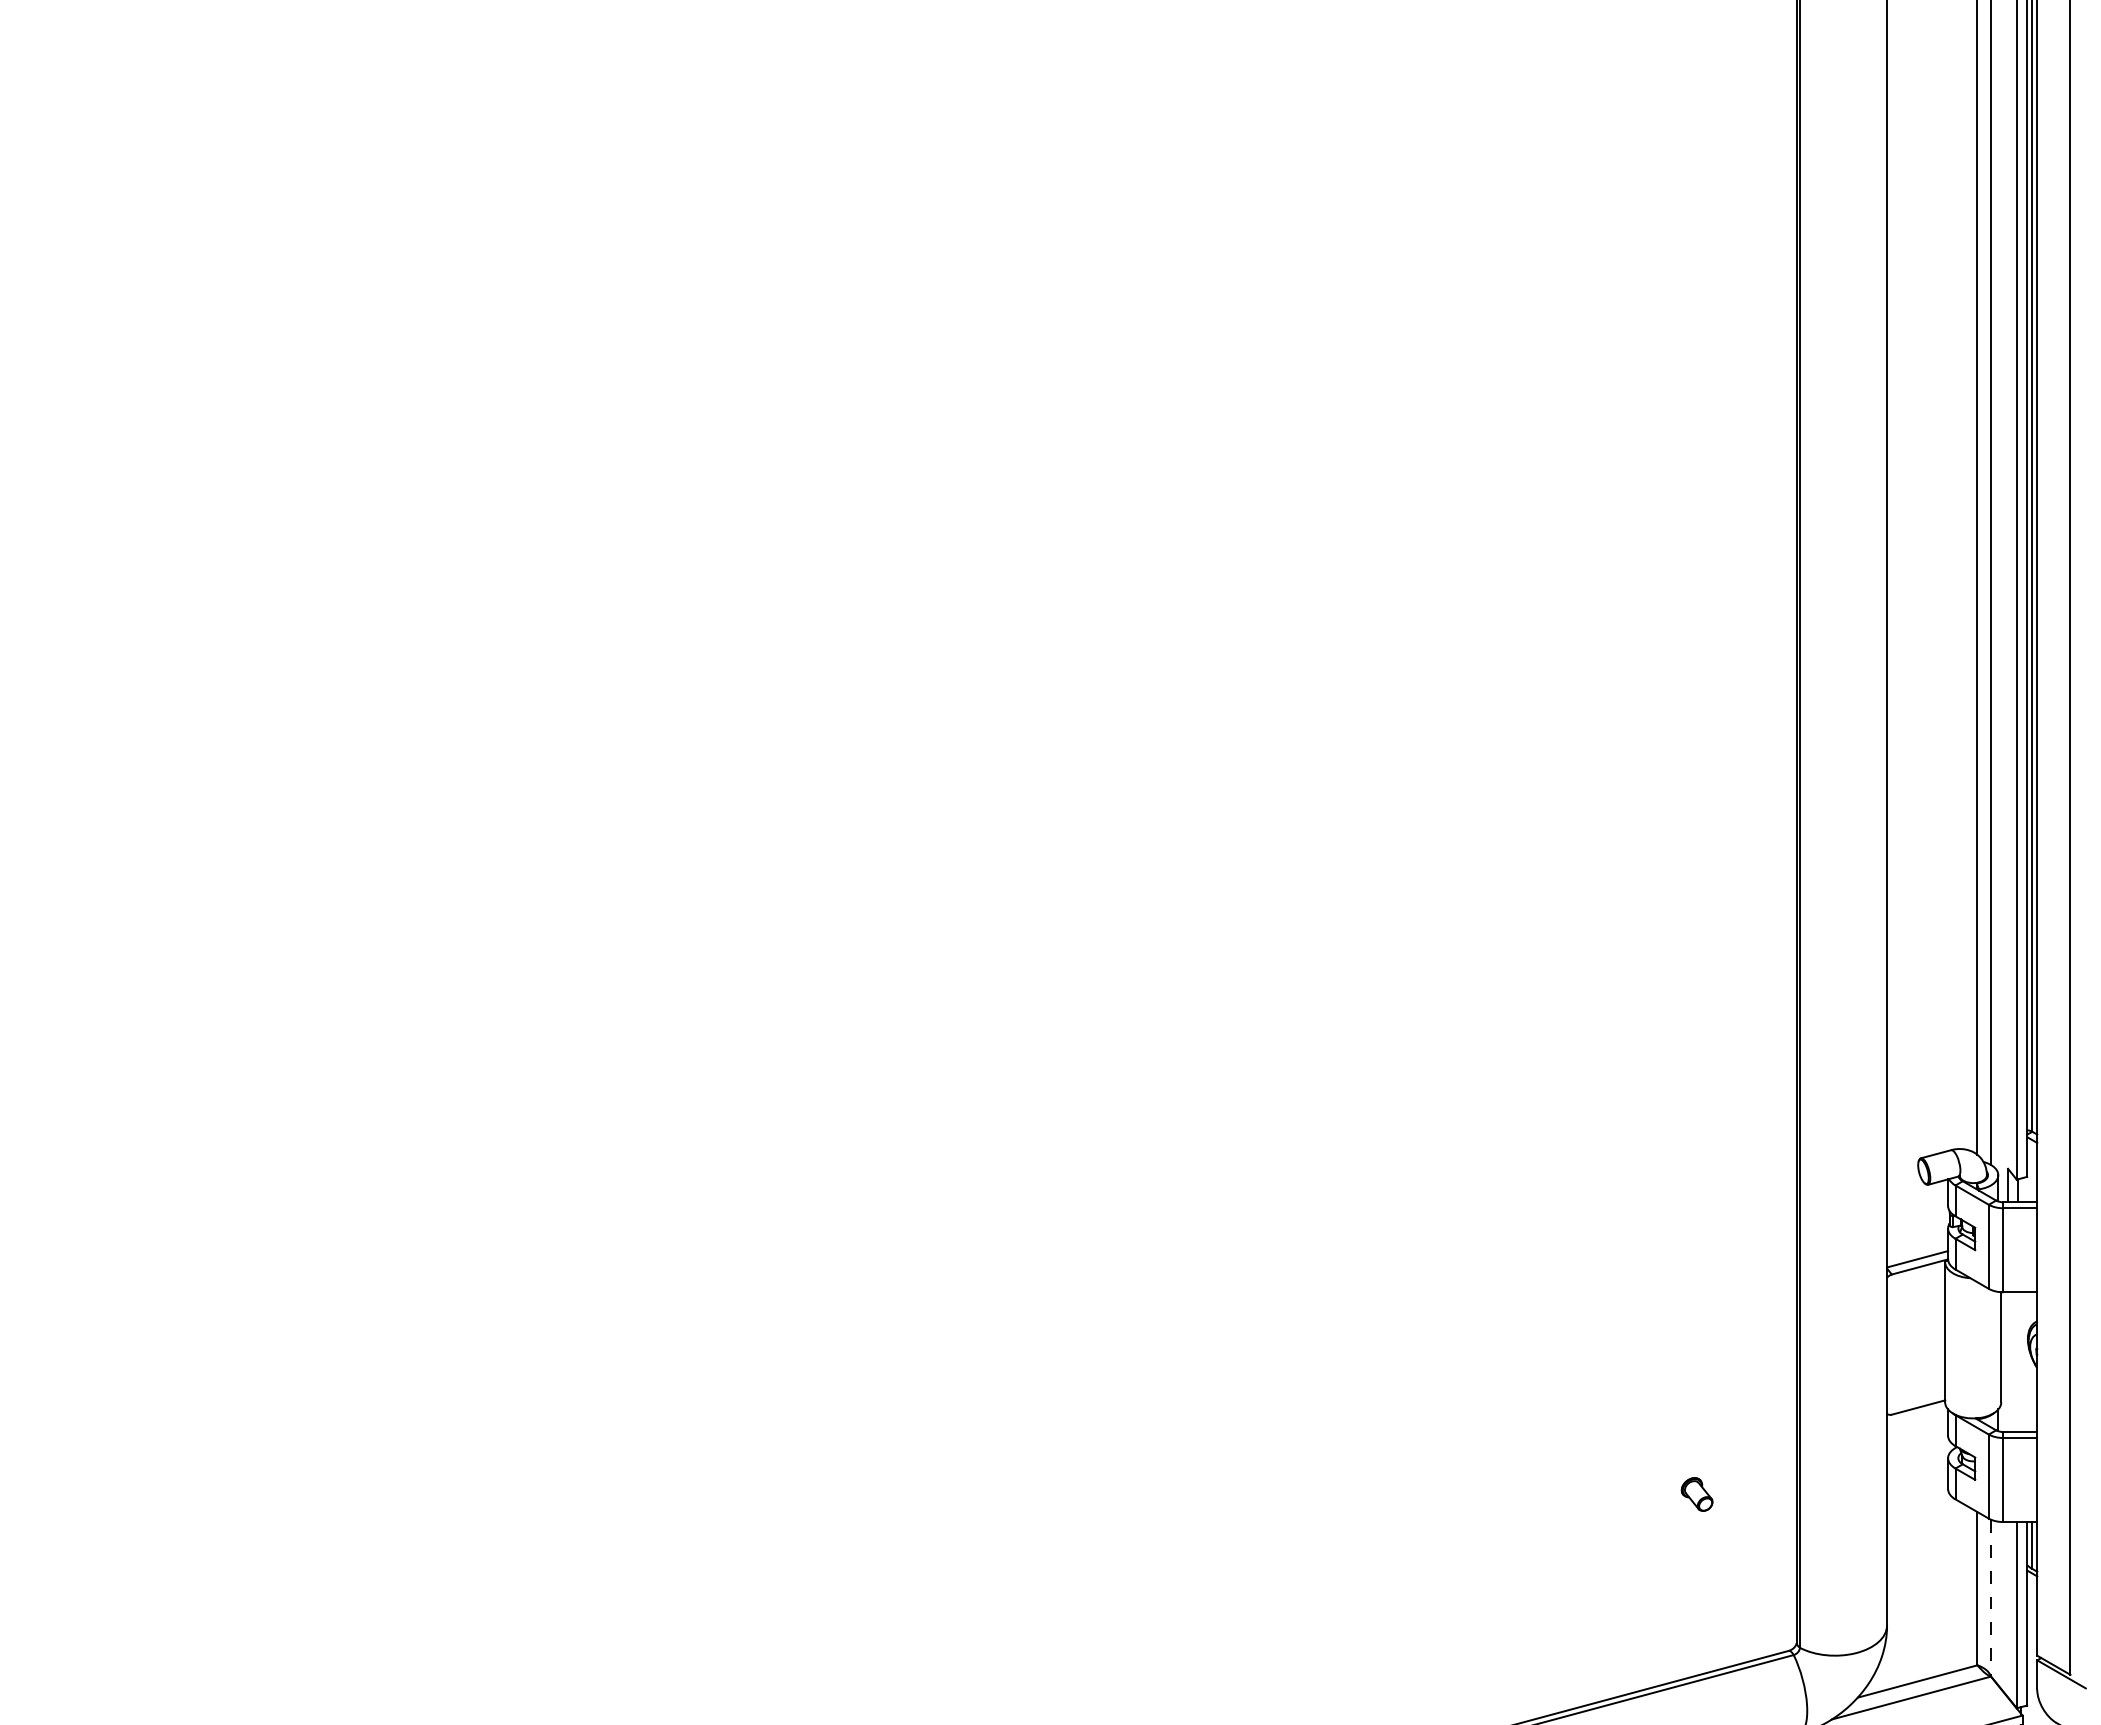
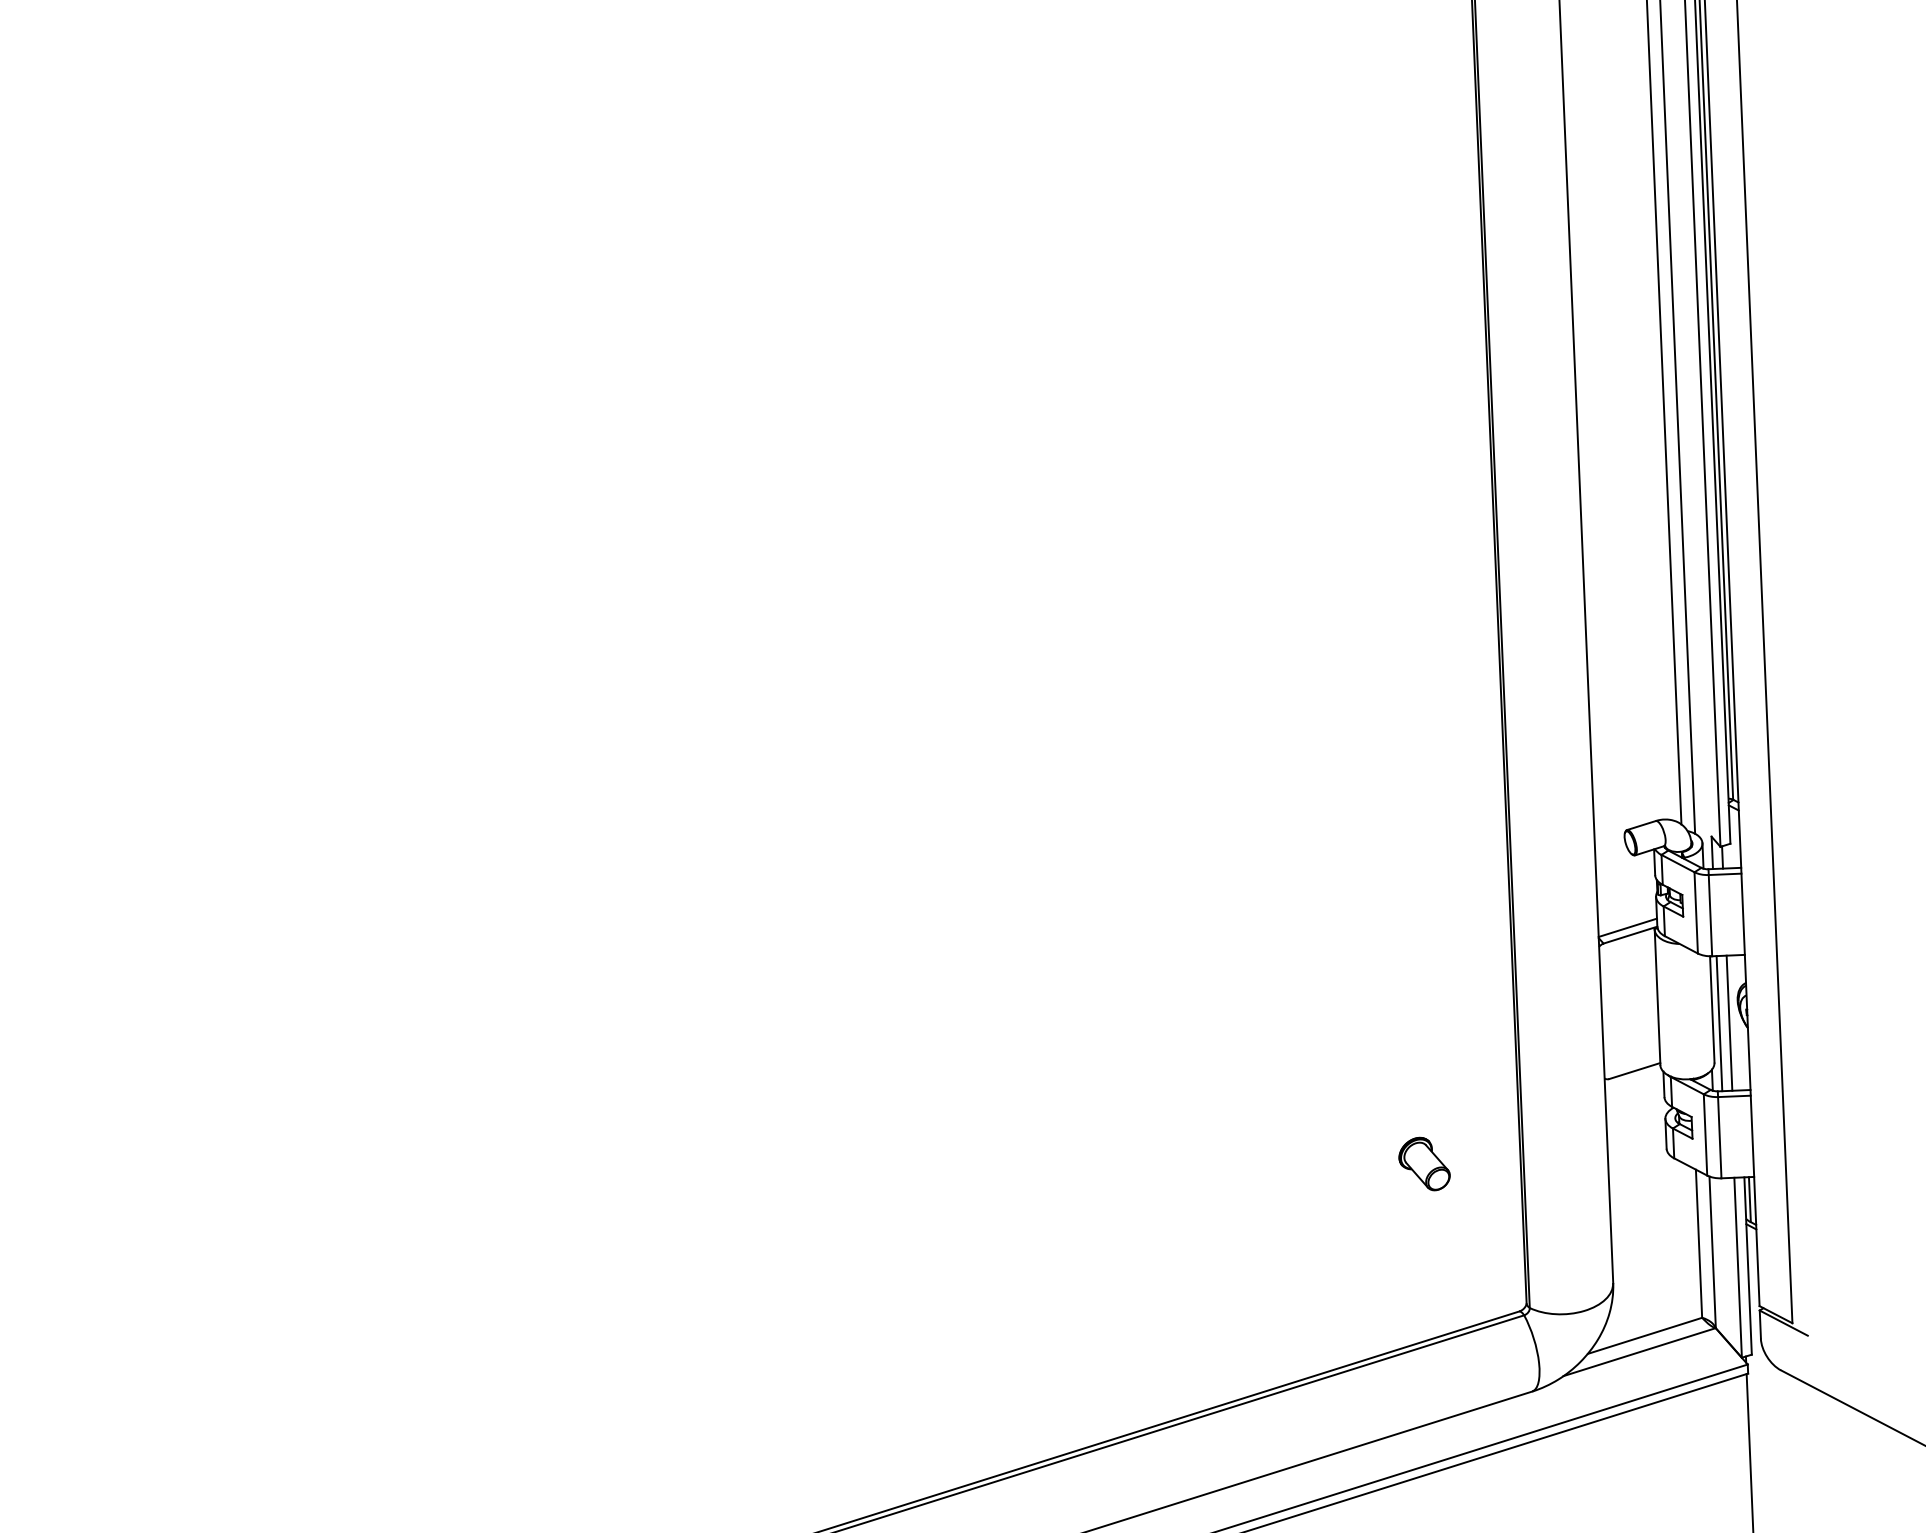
line: (2008, 1362) -> (1719, 1023), added
line: (2018, 1362) -> (1729, 1023), added
part: (1696, 1494) -> (1423, 1164), size x1.67
line: (1991, 1598) -> (1713, 1252), dashed -> solid

